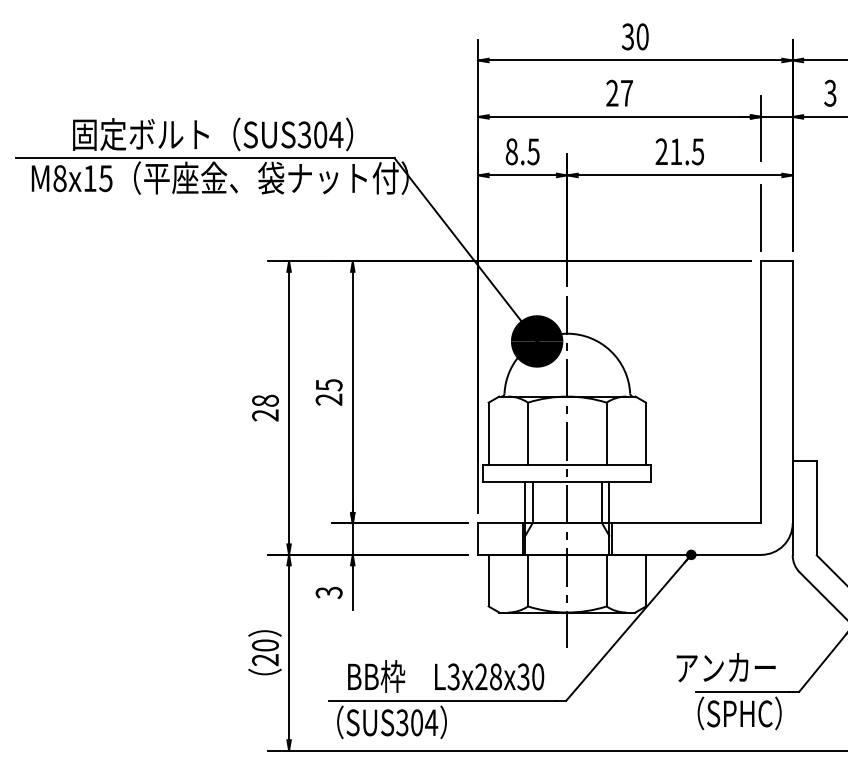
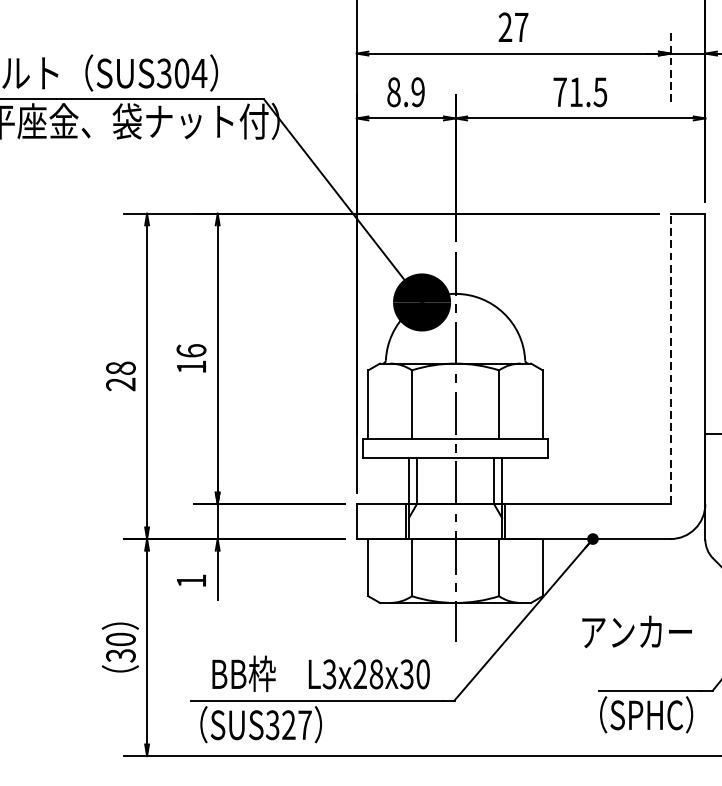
line: (761, 127) -> (670, 65), solid -> dashed
text: (533, 151) -> (418, 91), 8.5 -> 8.9
text: (661, 151) -> (559, 91), 21.5 -> 71.5
line: (761, 217) -> (670, 165), removed
line: (761, 391) -> (670, 357), solid -> dashed
text: (328, 392) -> (190, 359), 25 -> 16
text: (328, 592) -> (190, 580), 3 -> 1
text: (265, 660) -> (120, 656), 20 -> 30
text: (725, 667) -> (636, 631), moved
text: (424, 722) -> (297, 724), SUS304 -> SUS327

